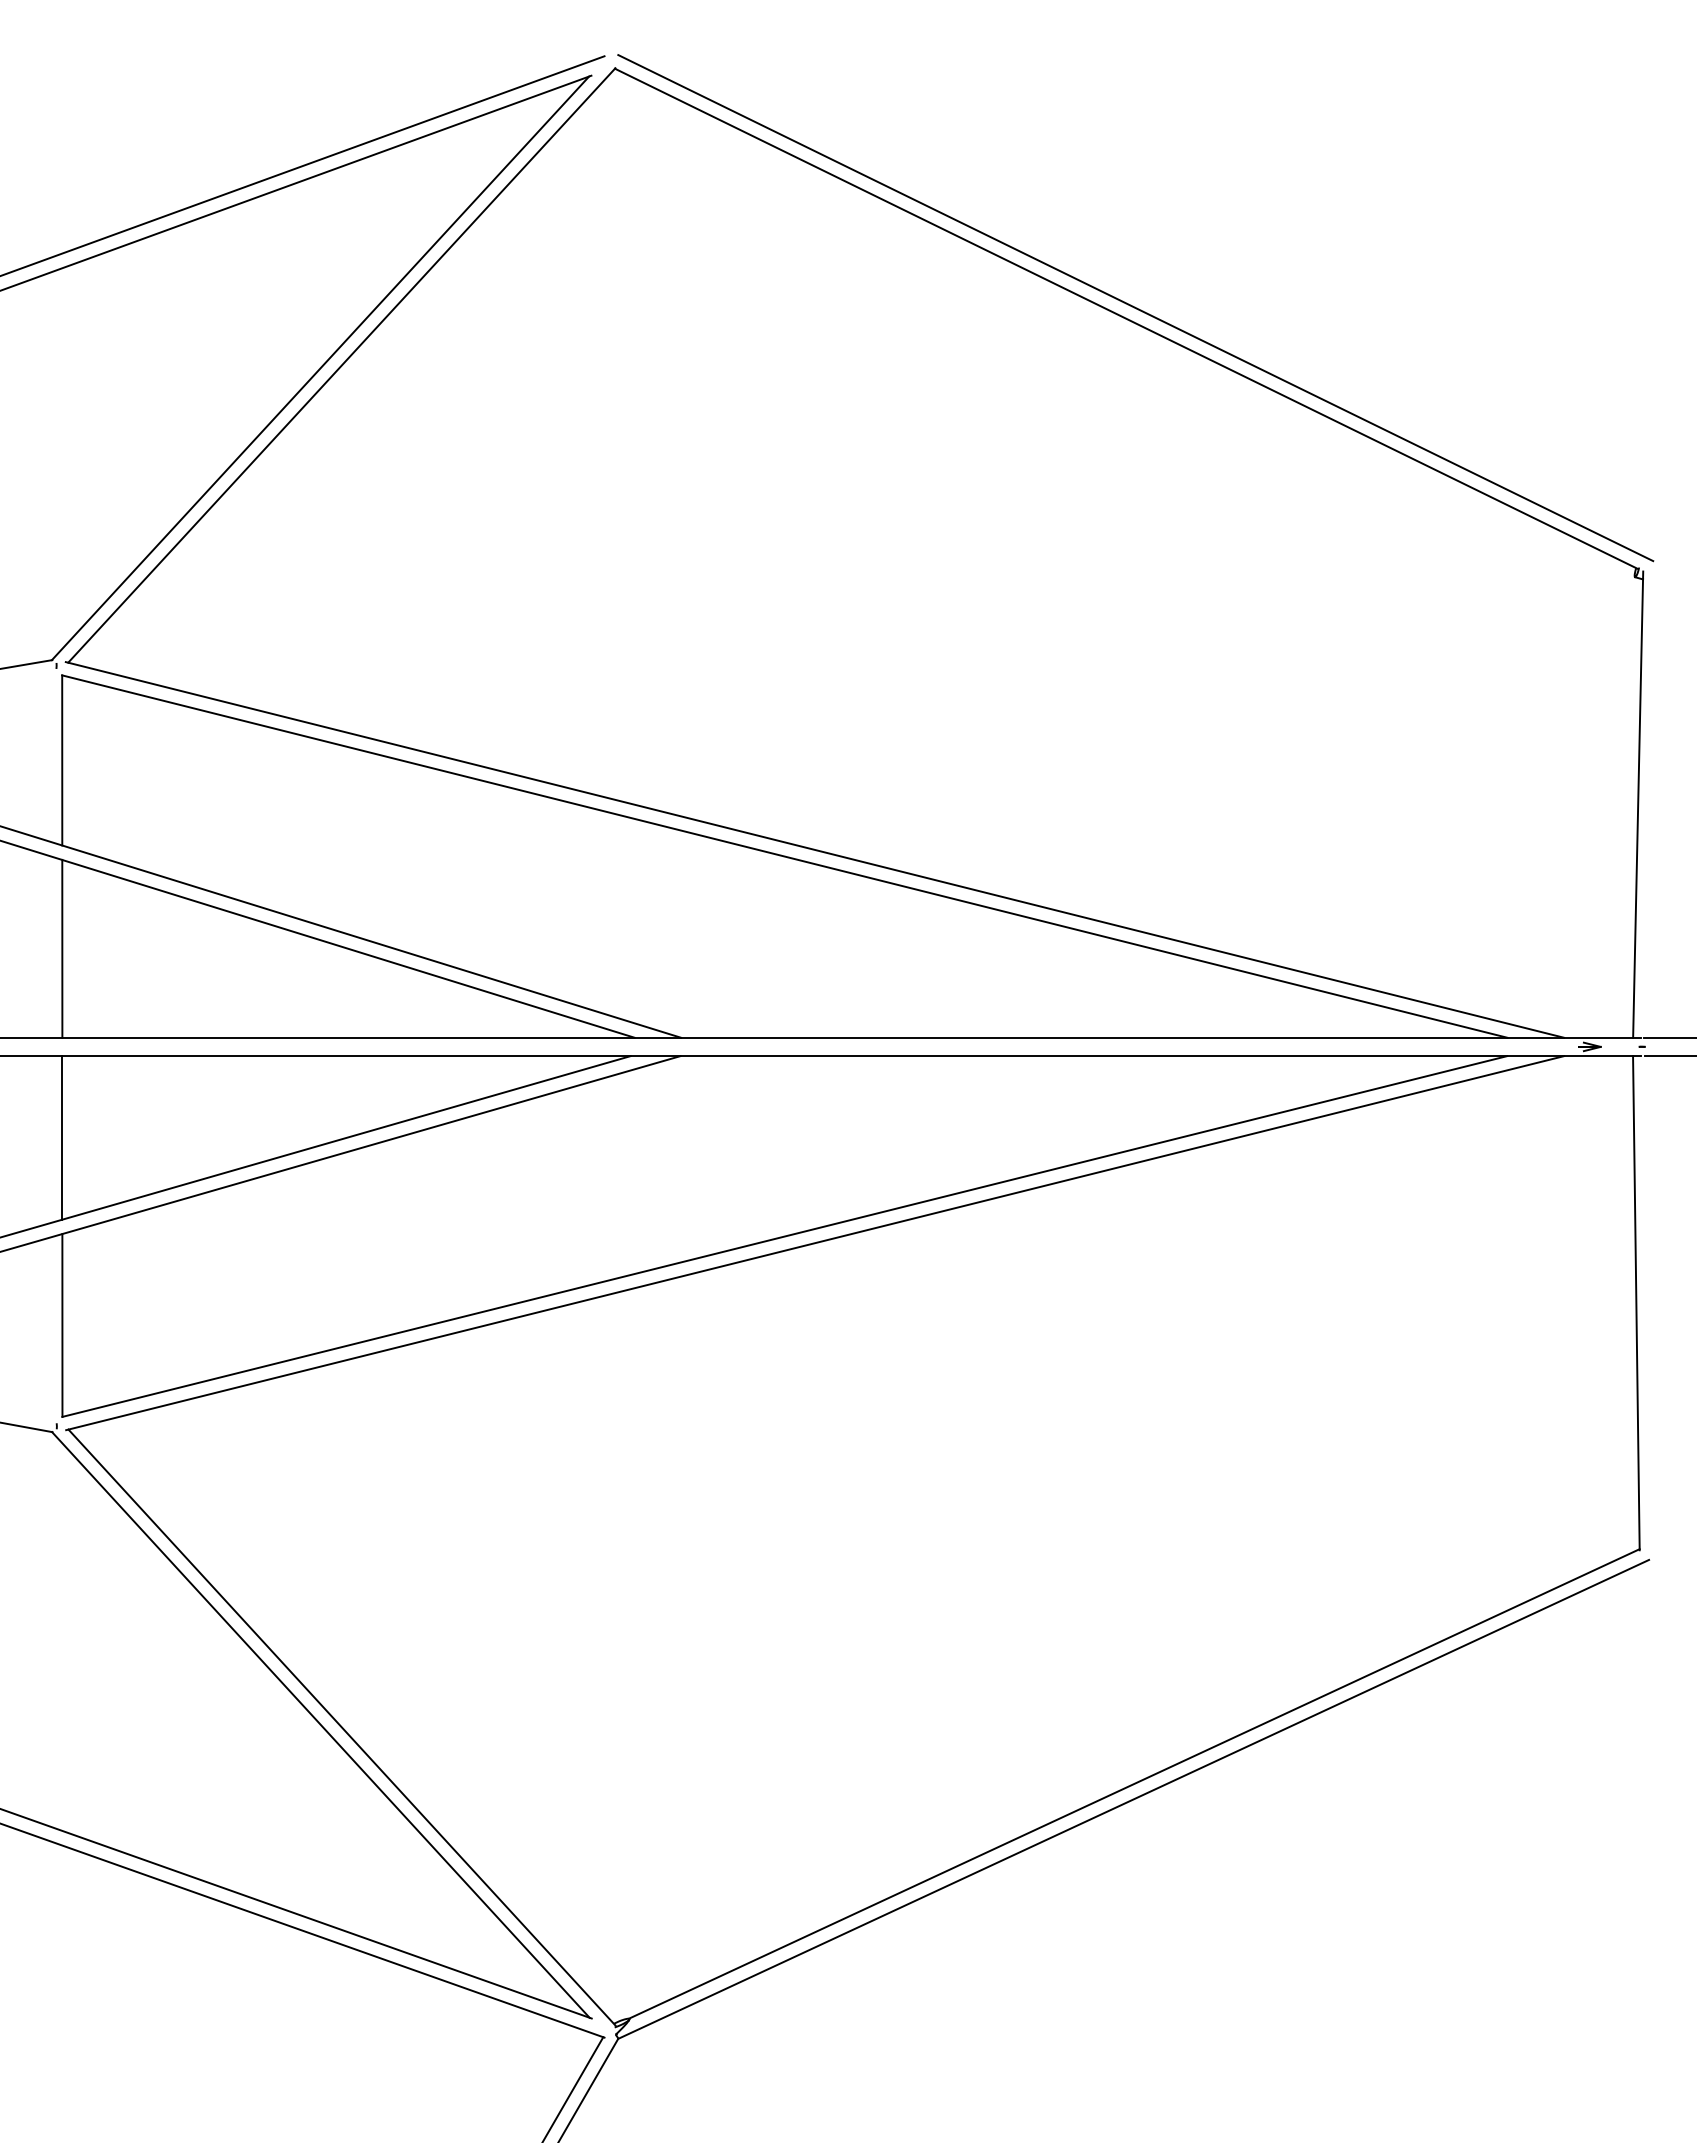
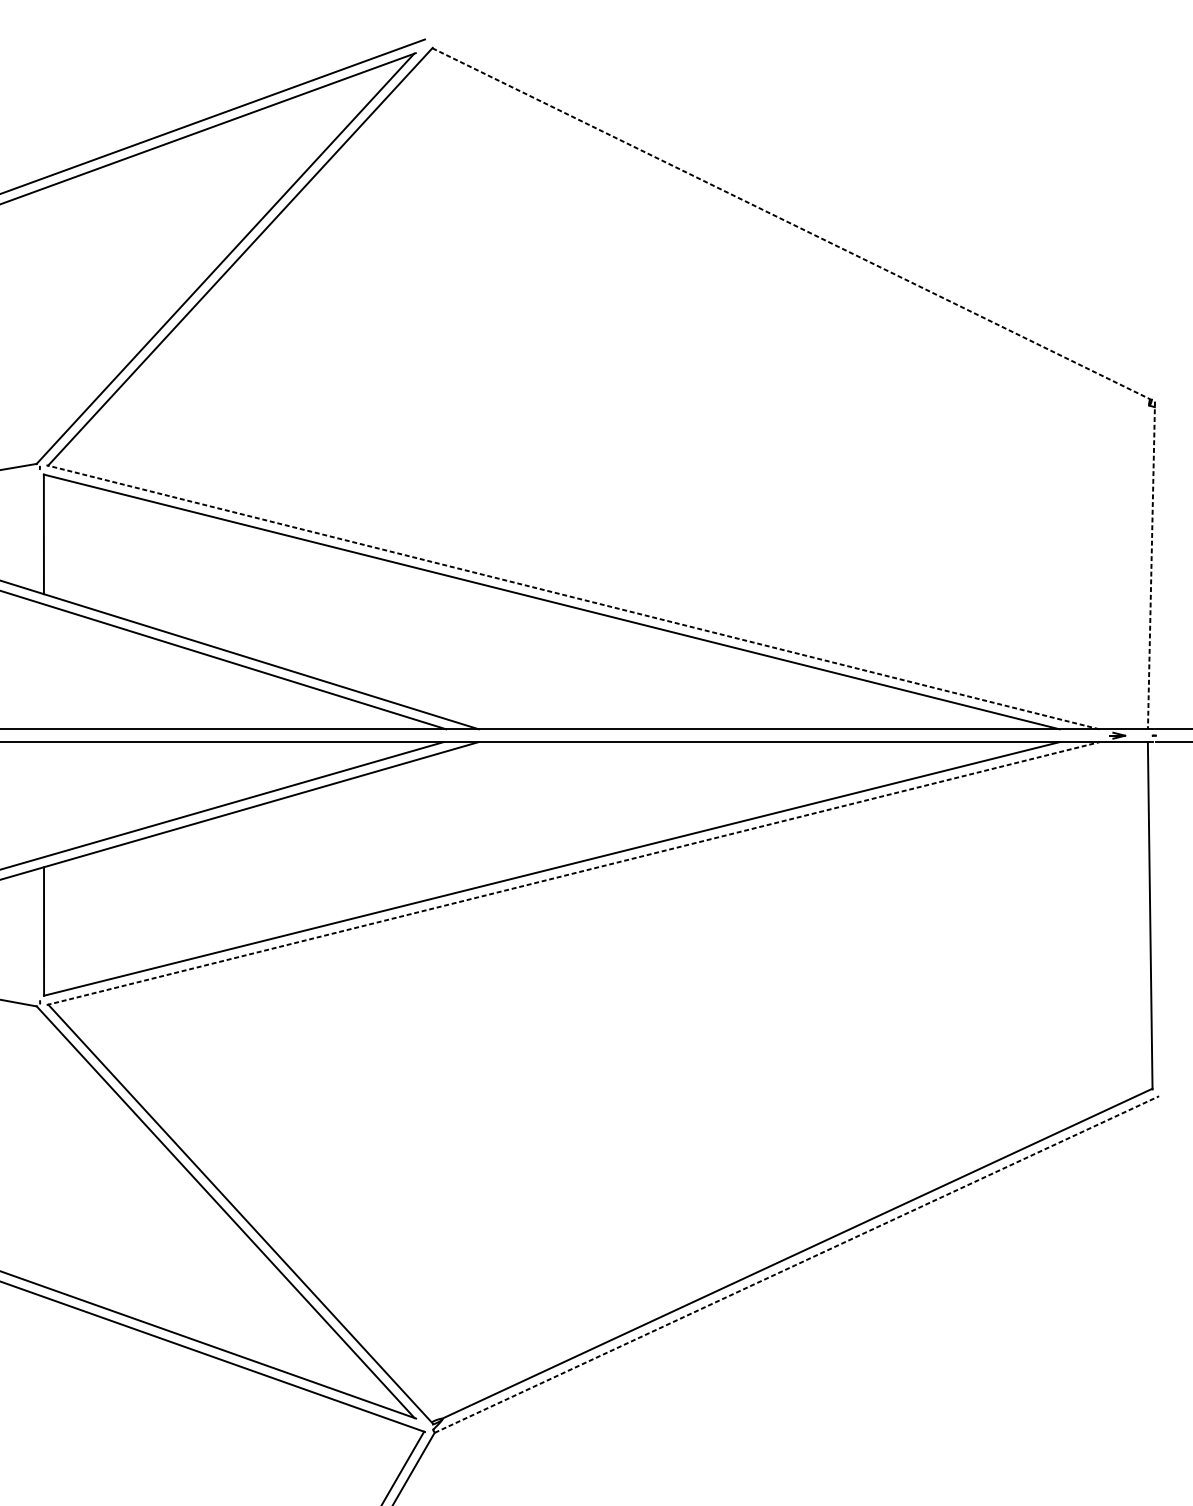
line: (1135, 308) -> (798, 216), removed
line: (1126, 319) -> (791, 224), solid -> dashed
line: (1638, 805) -> (1151, 566), solid -> dashed
line: (814, 849) -> (572, 596), solid -> dashed
line: (62, 948) -> (44, 666), removed
line: (62, 1137) -> (44, 799), removed
line: (815, 1243) -> (573, 873), solid -> dashed
line: (1134, 1799) -> (797, 1264), solid -> dashed

